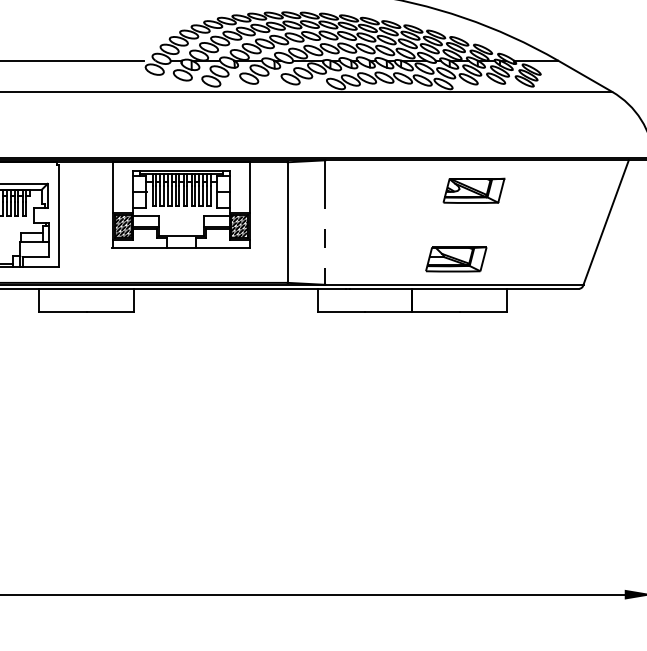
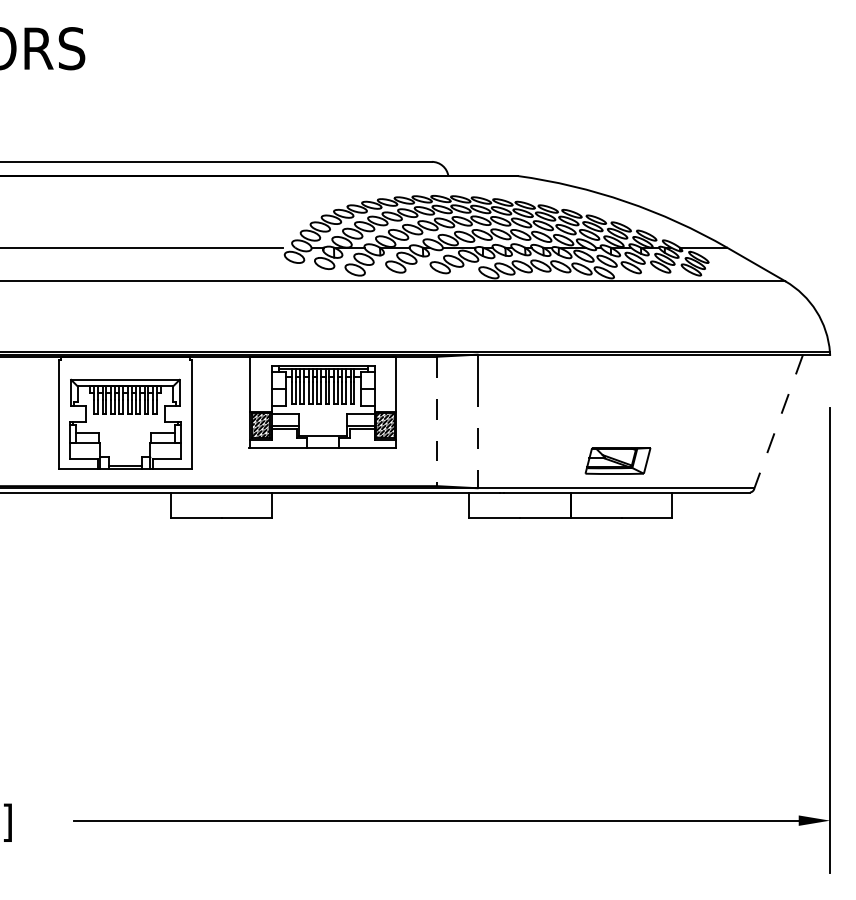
part: (473, 190) -> (636, 387), removed
line: (288, 222) -> (437, 421), solid -> dashed
line: (605, 222) -> (778, 421), solid -> dashed

